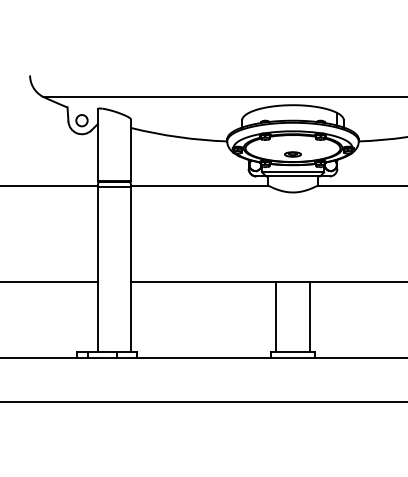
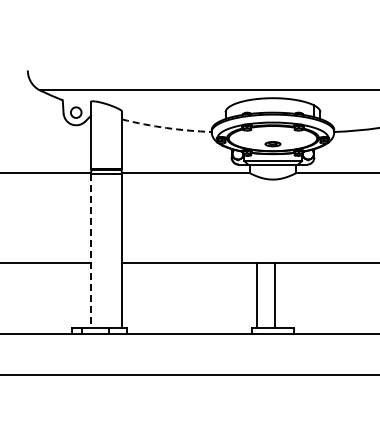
arc: (178, 137) -> (166, 128), solid -> dashed
line: (97, 269) -> (90, 251), solid -> dashed
line: (309, 316) -> (274, 295), moved

